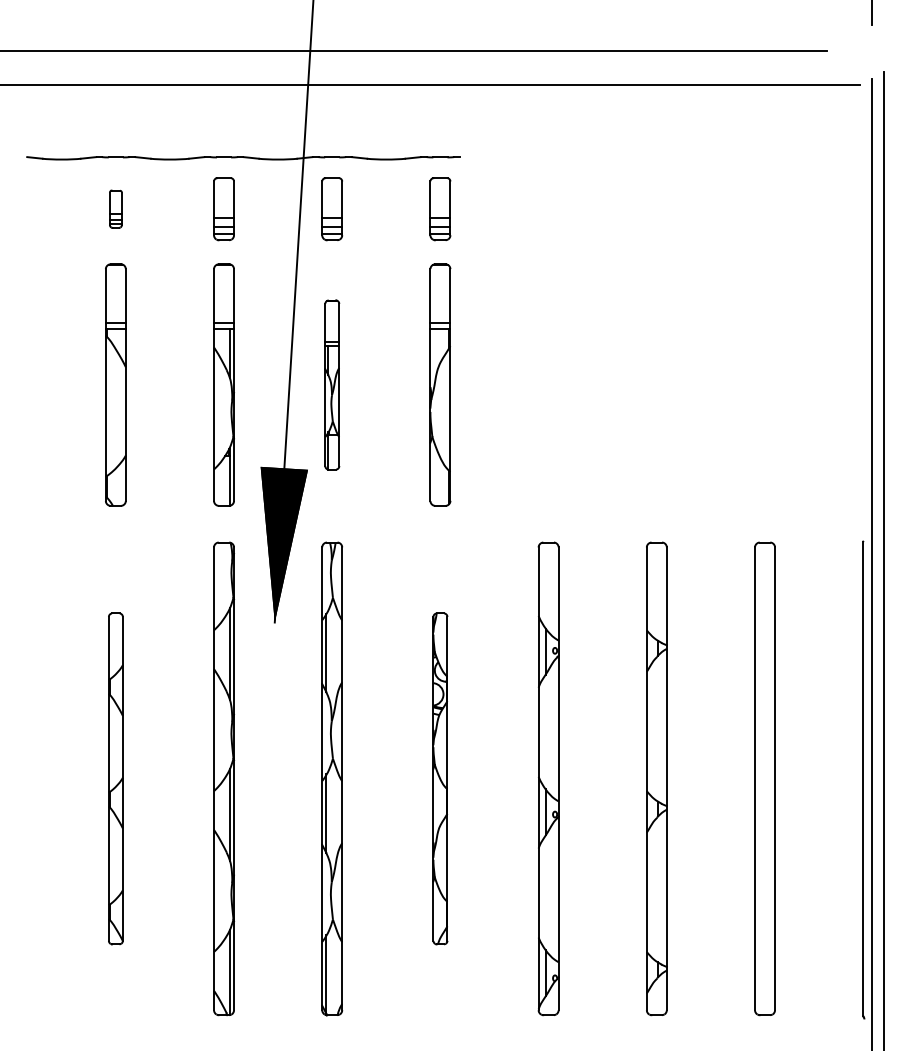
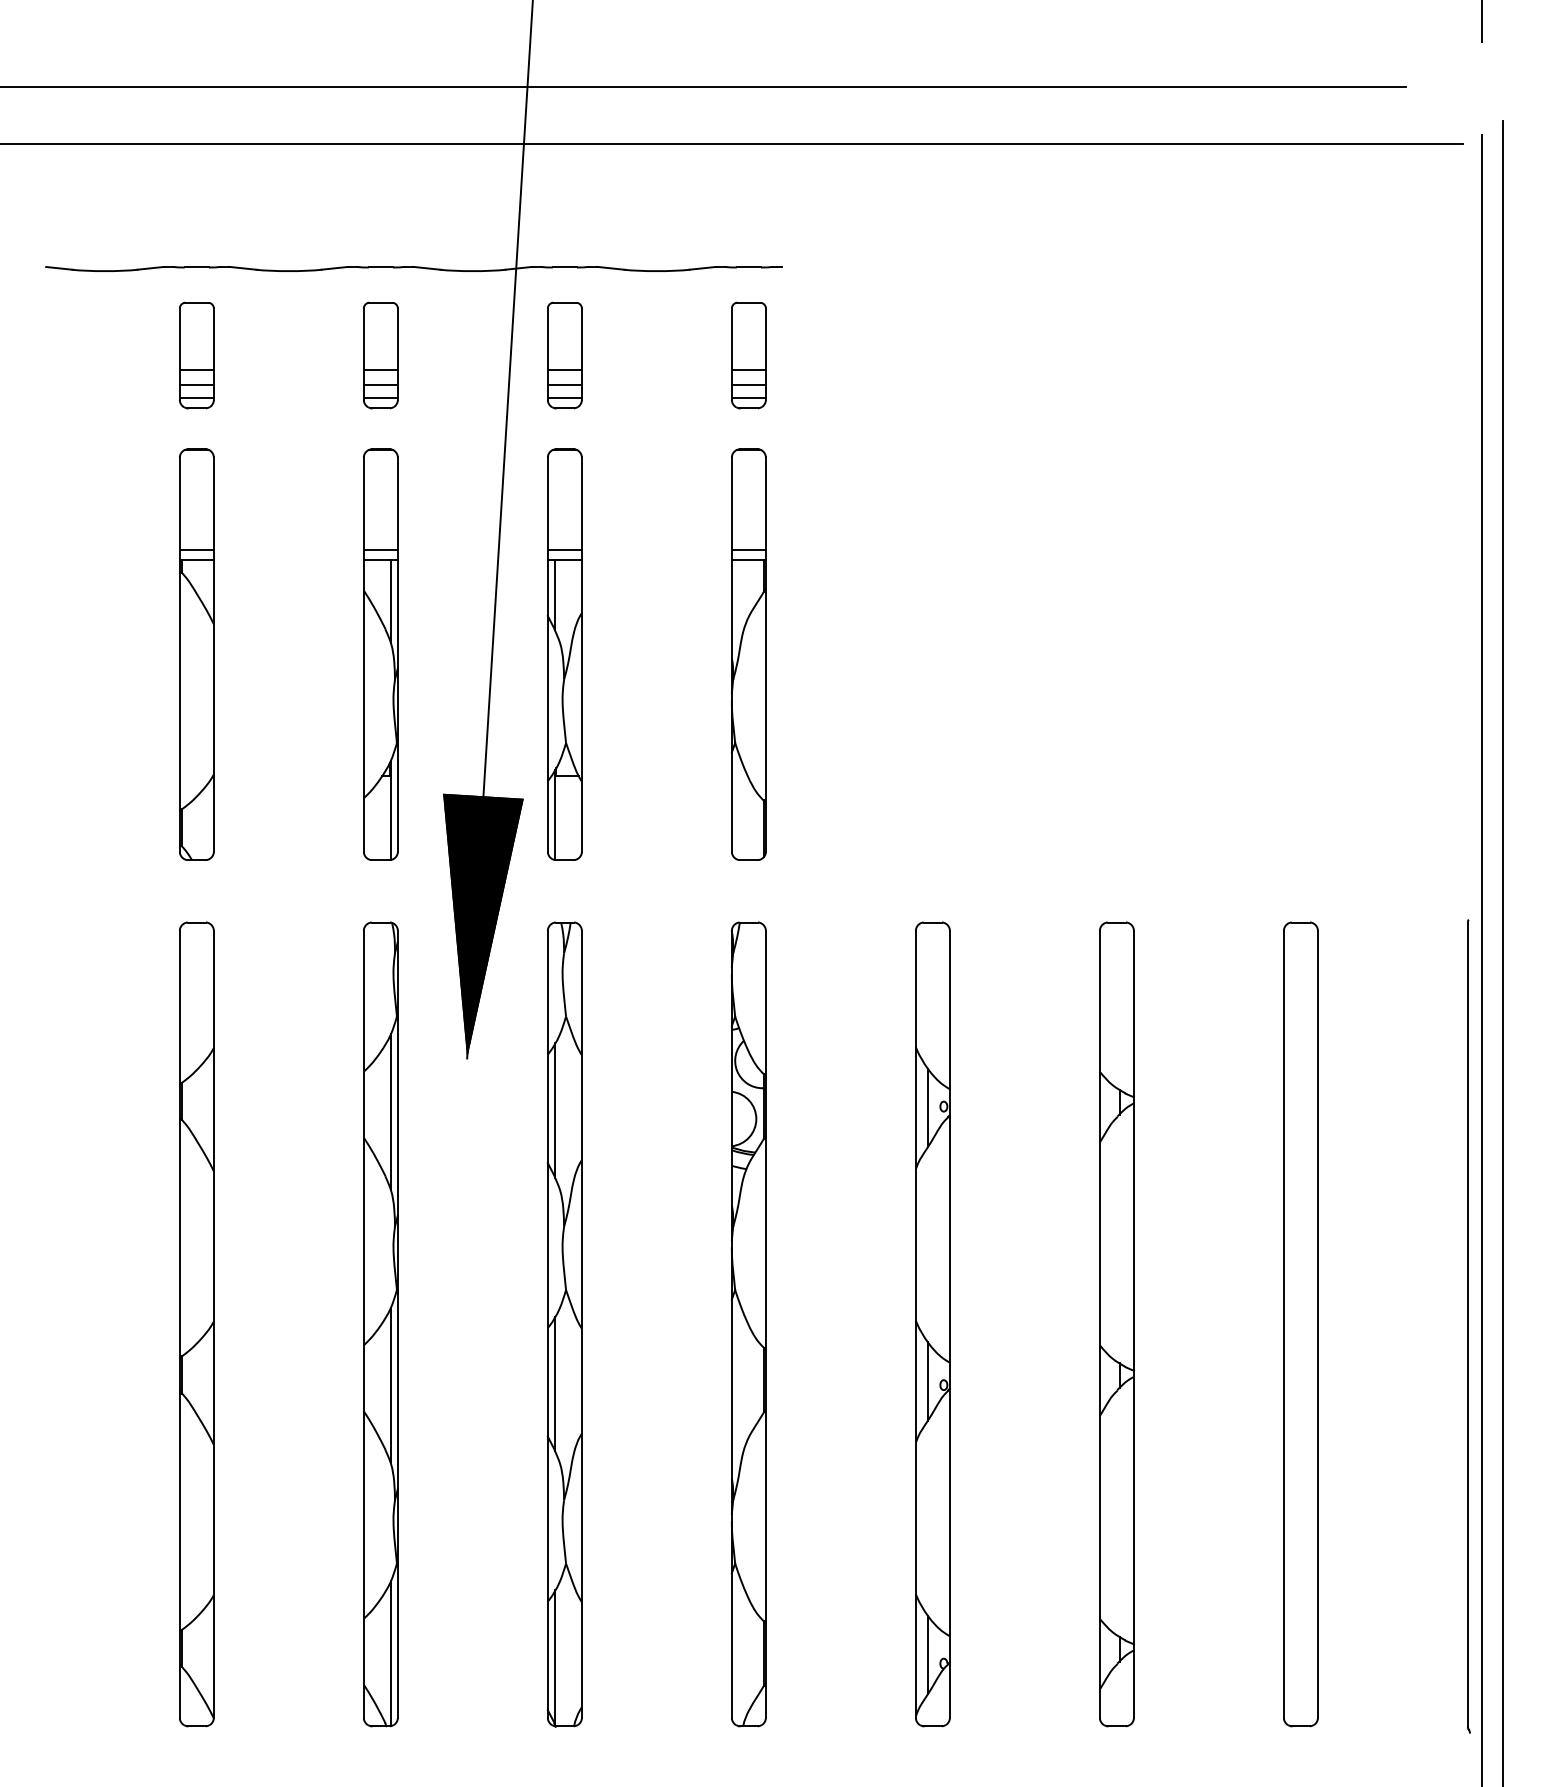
part: (115, 209) -> (196, 356), size x1.67
part: (332, 384) -> (565, 653), size x1.43
part: (115, 778) -> (196, 1323), size x1.43
part: (440, 778) -> (748, 1323), size x1.43

